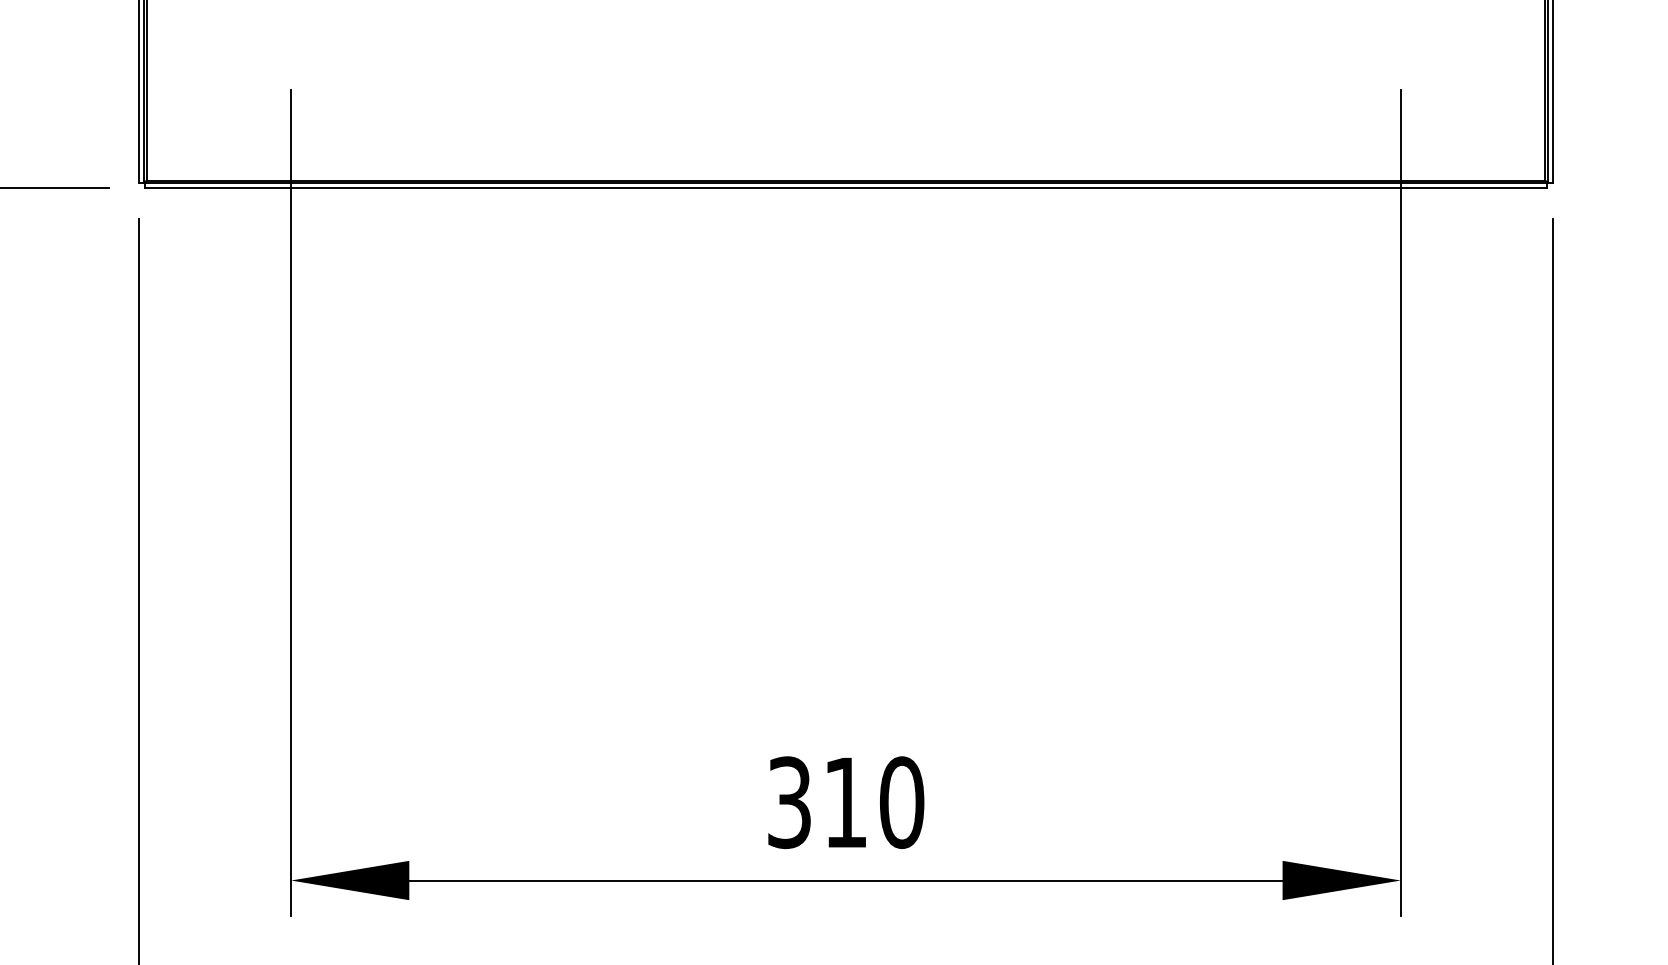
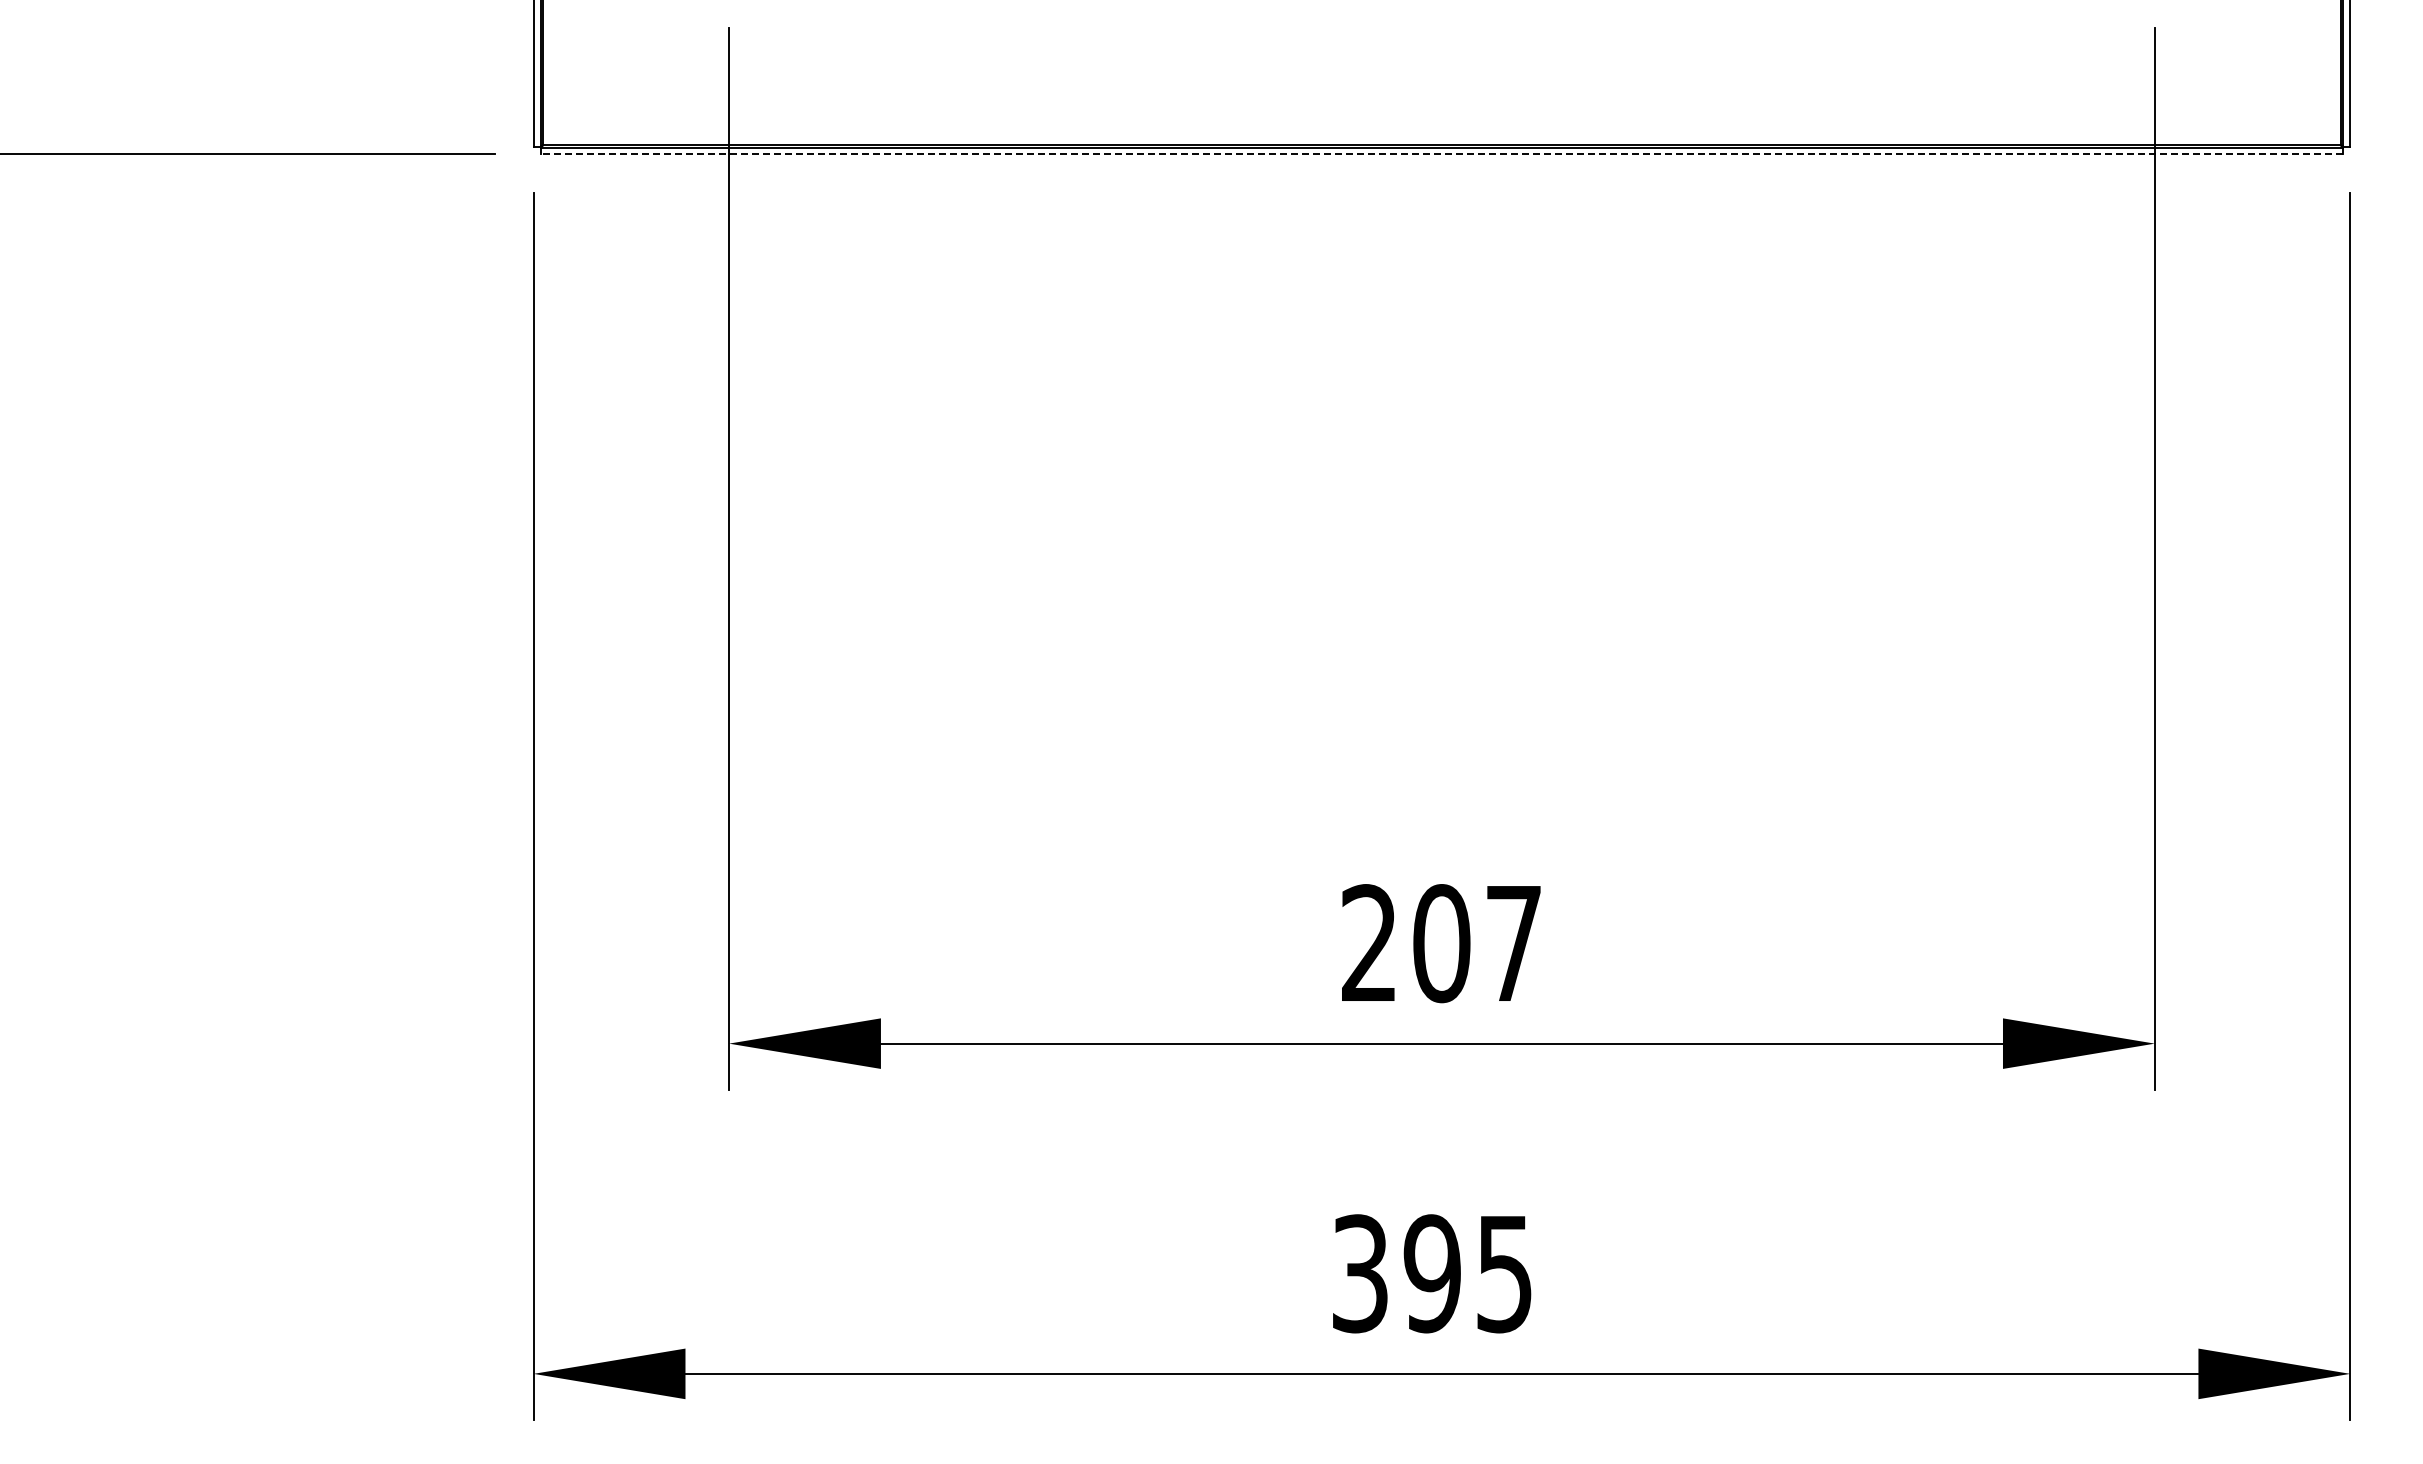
line: (845, 188) -> (1441, 154), solid -> dashed
text: (846, 802) -> (1442, 943), 310 -> 207

